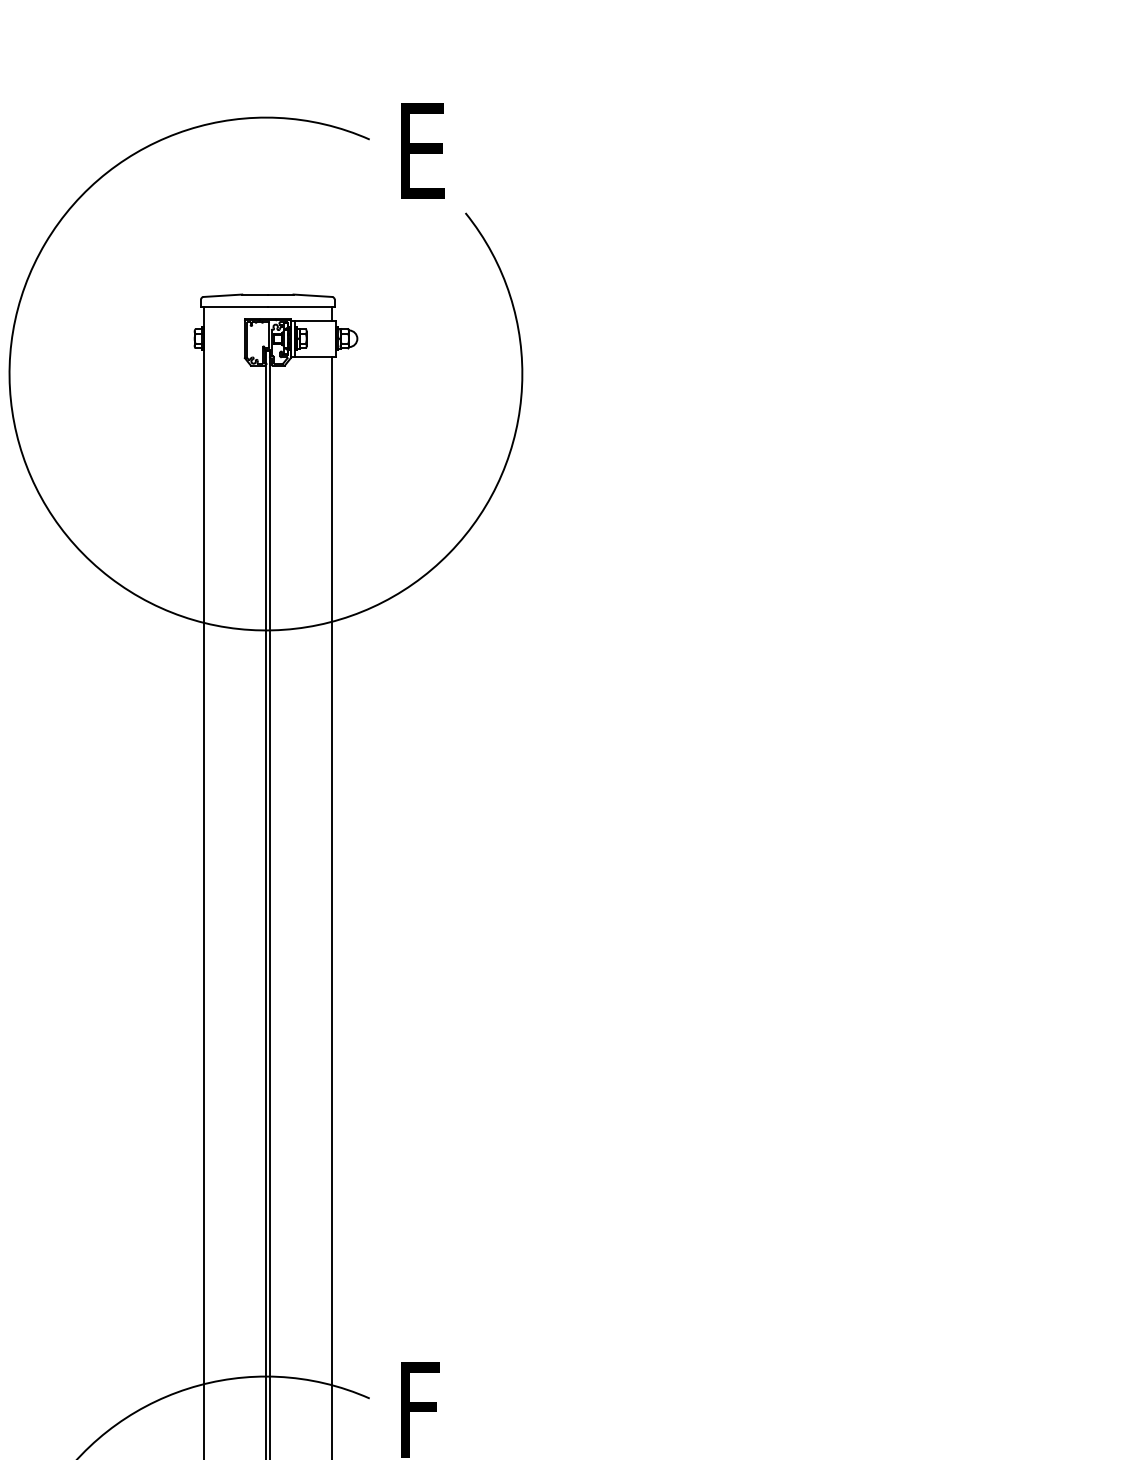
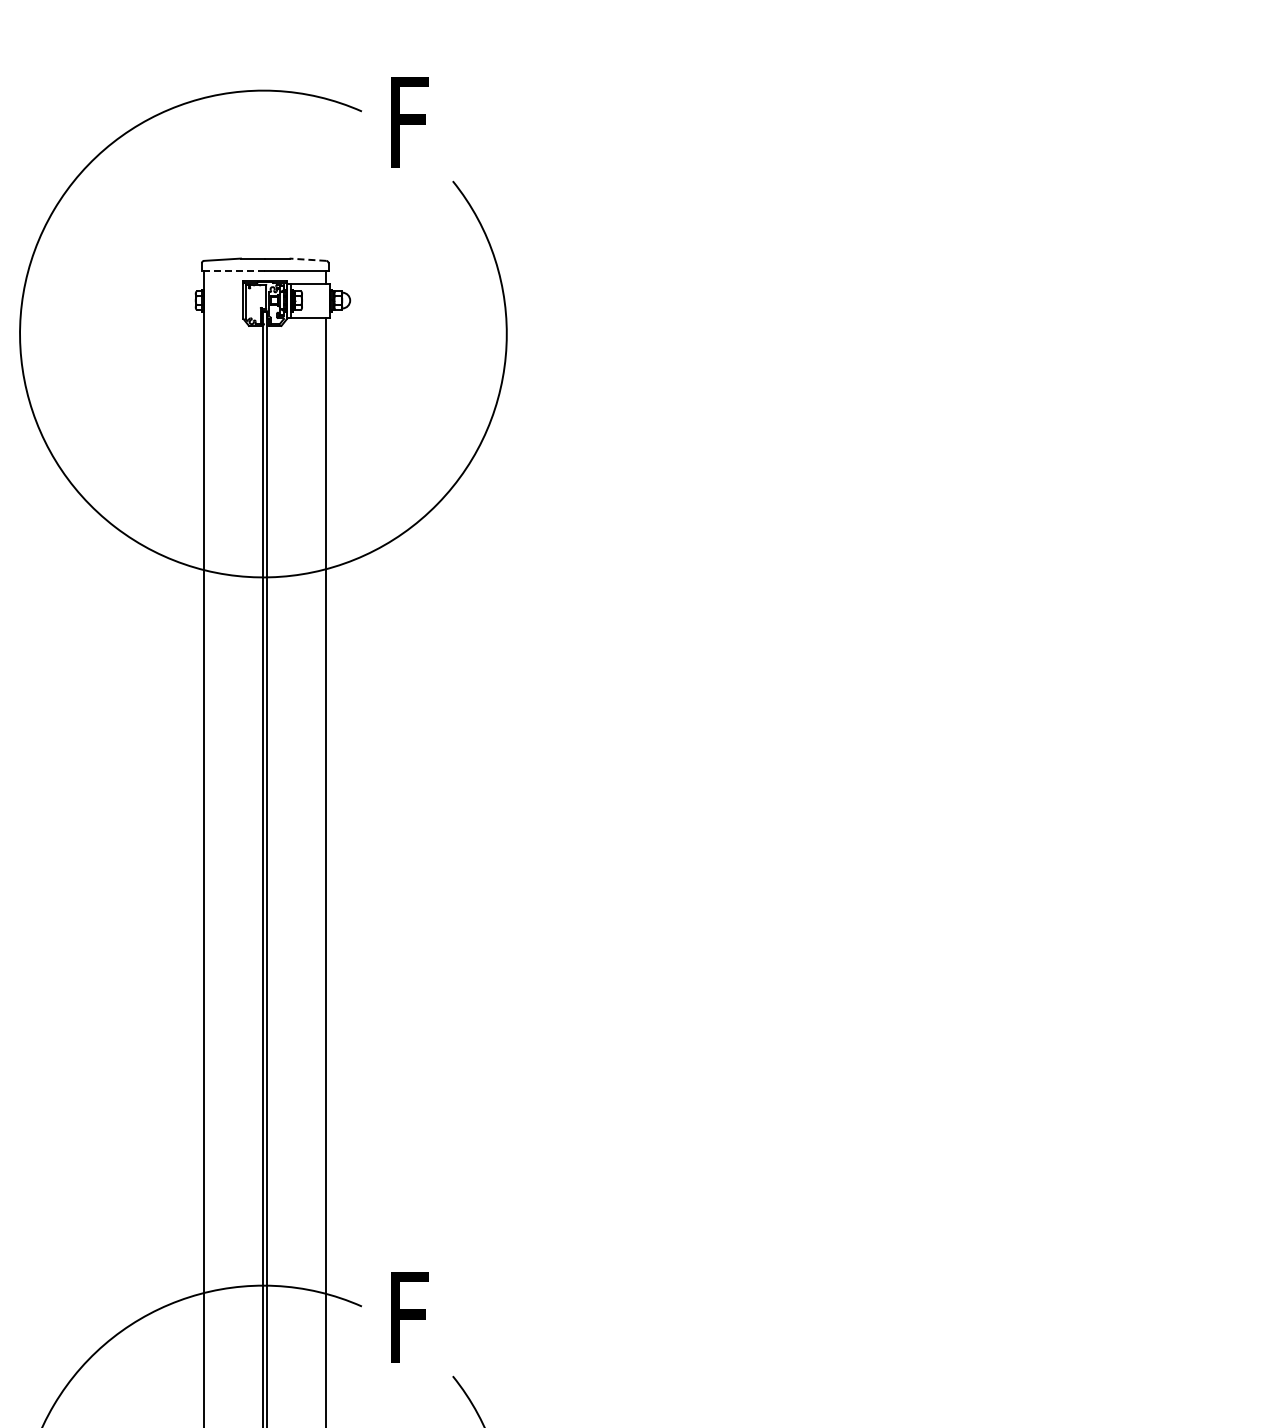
text: (427, 151) -> (416, 122), E -> F
line: (312, 295) -> (307, 259), solid -> dashed
line: (234, 307) -> (233, 270), solid -> dashed

